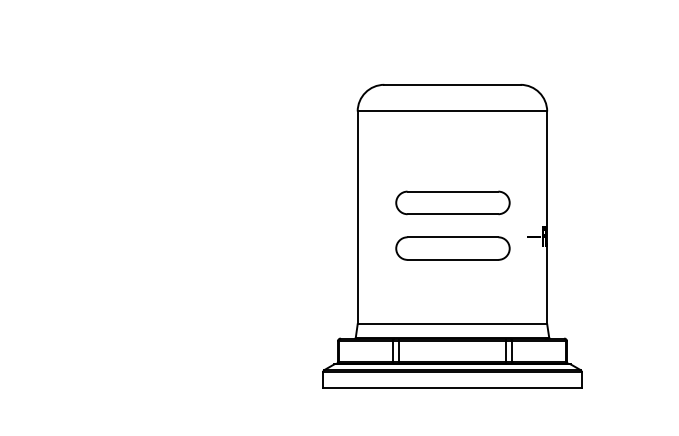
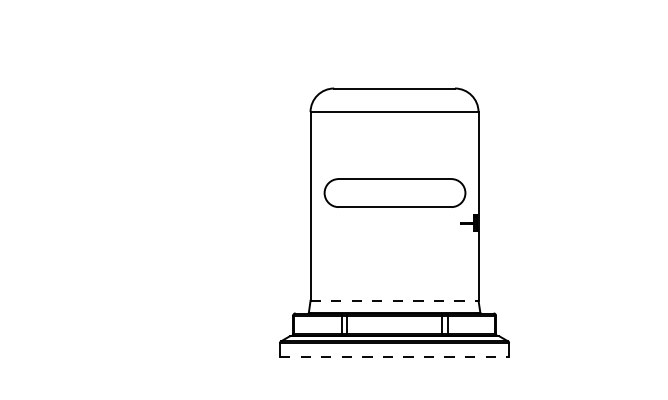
part: (452, 203) -> (394, 193), size x1.4
part: (452, 248) -> (394, 233), removed
line: (452, 323) -> (394, 300), solid -> dashed
line: (452, 388) -> (394, 357), solid -> dashed

